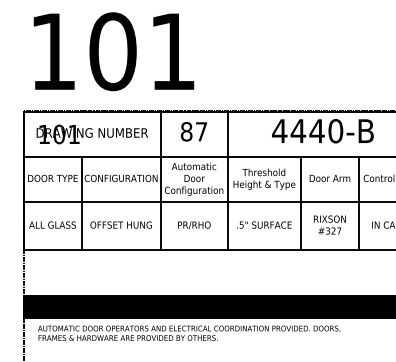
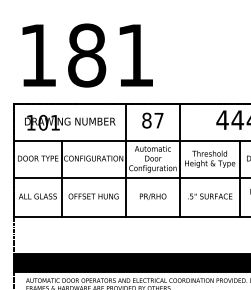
text: (112, 51) -> (86, 55), 101 -> 181

